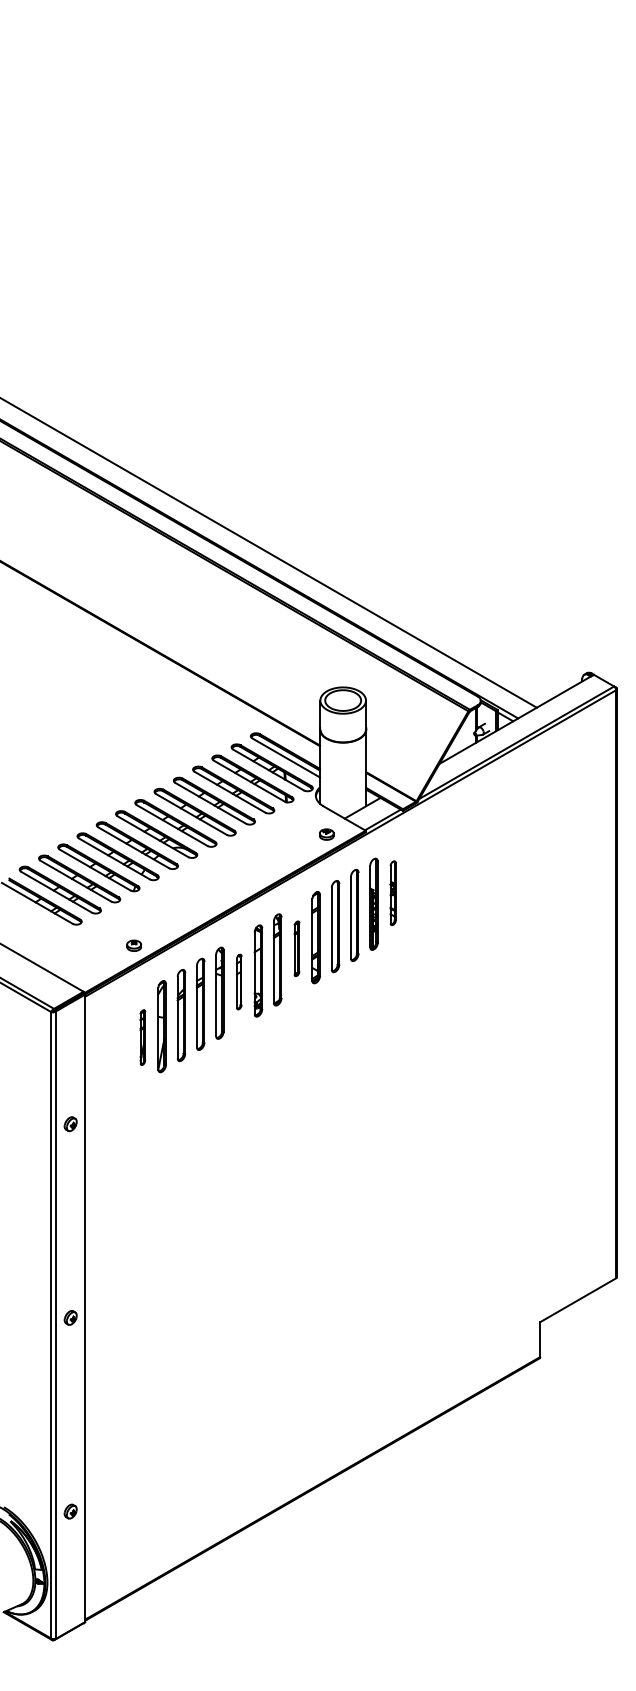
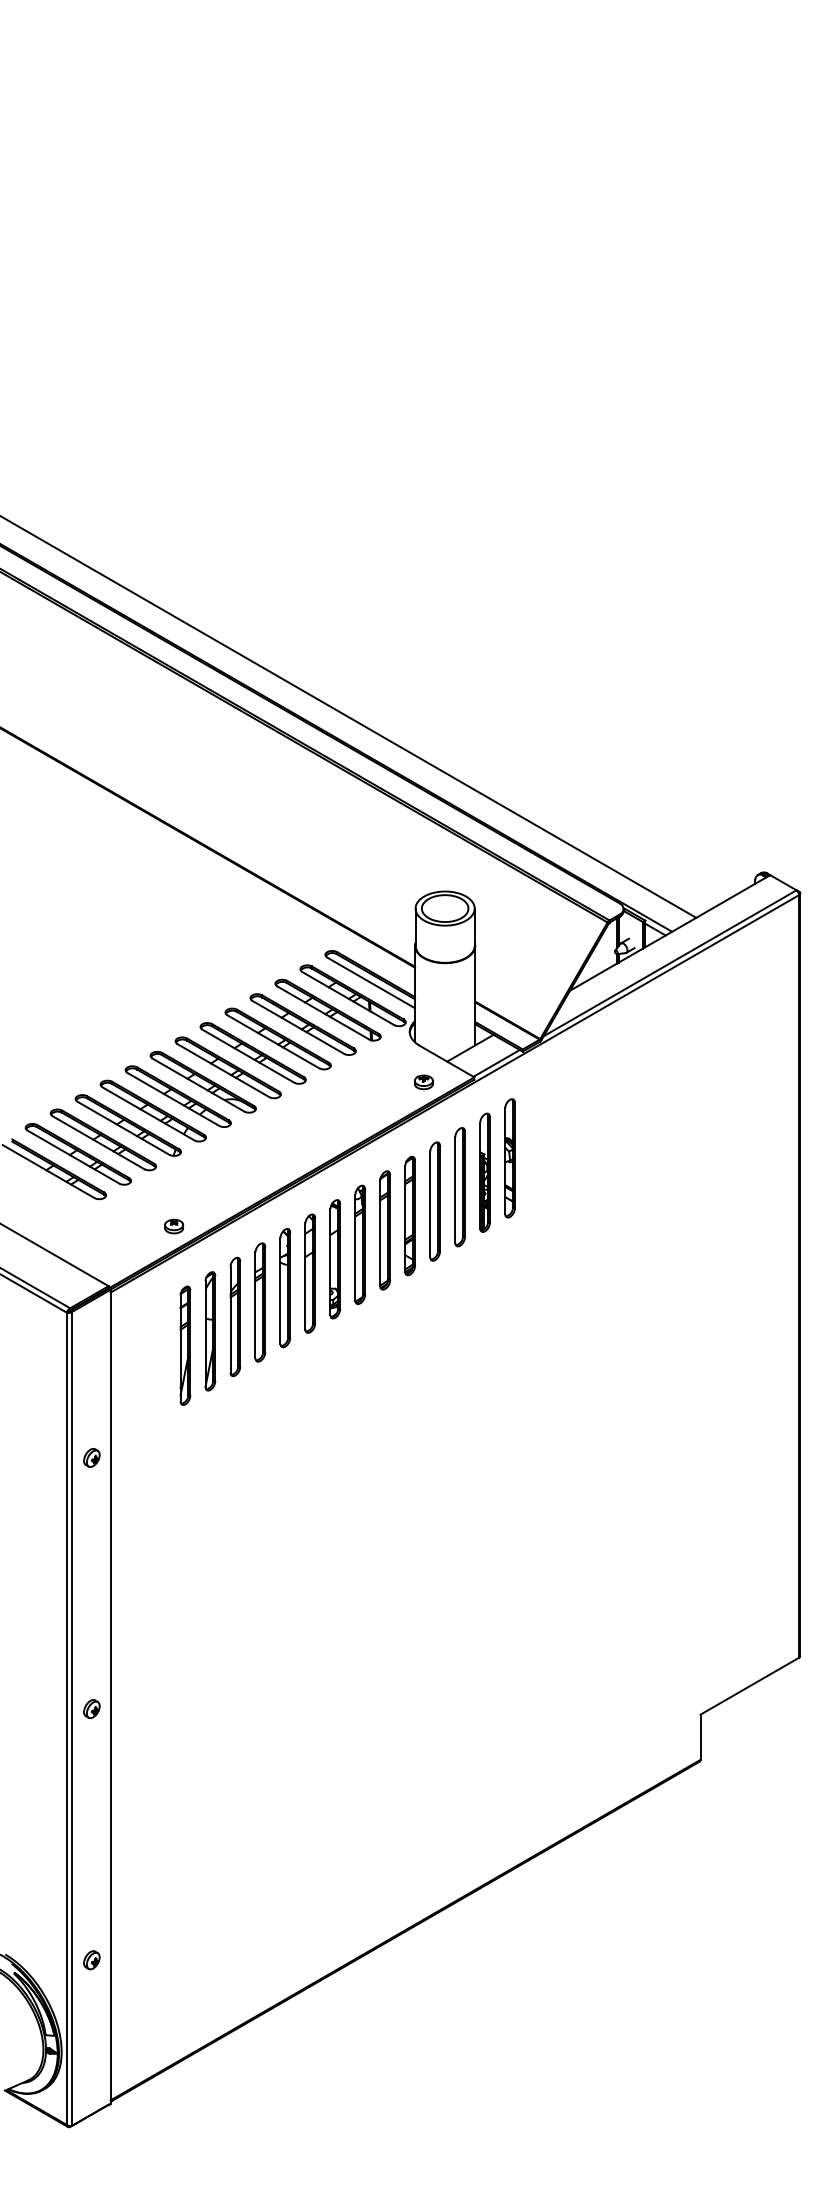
part: (392, 893) -> (509, 1158), size x1.43
part: (297, 948) -> (385, 1230), size x1.67
part: (239, 982) -> (310, 1273), size x1.67
part: (142, 1037) -> (185, 1345), size x1.67

